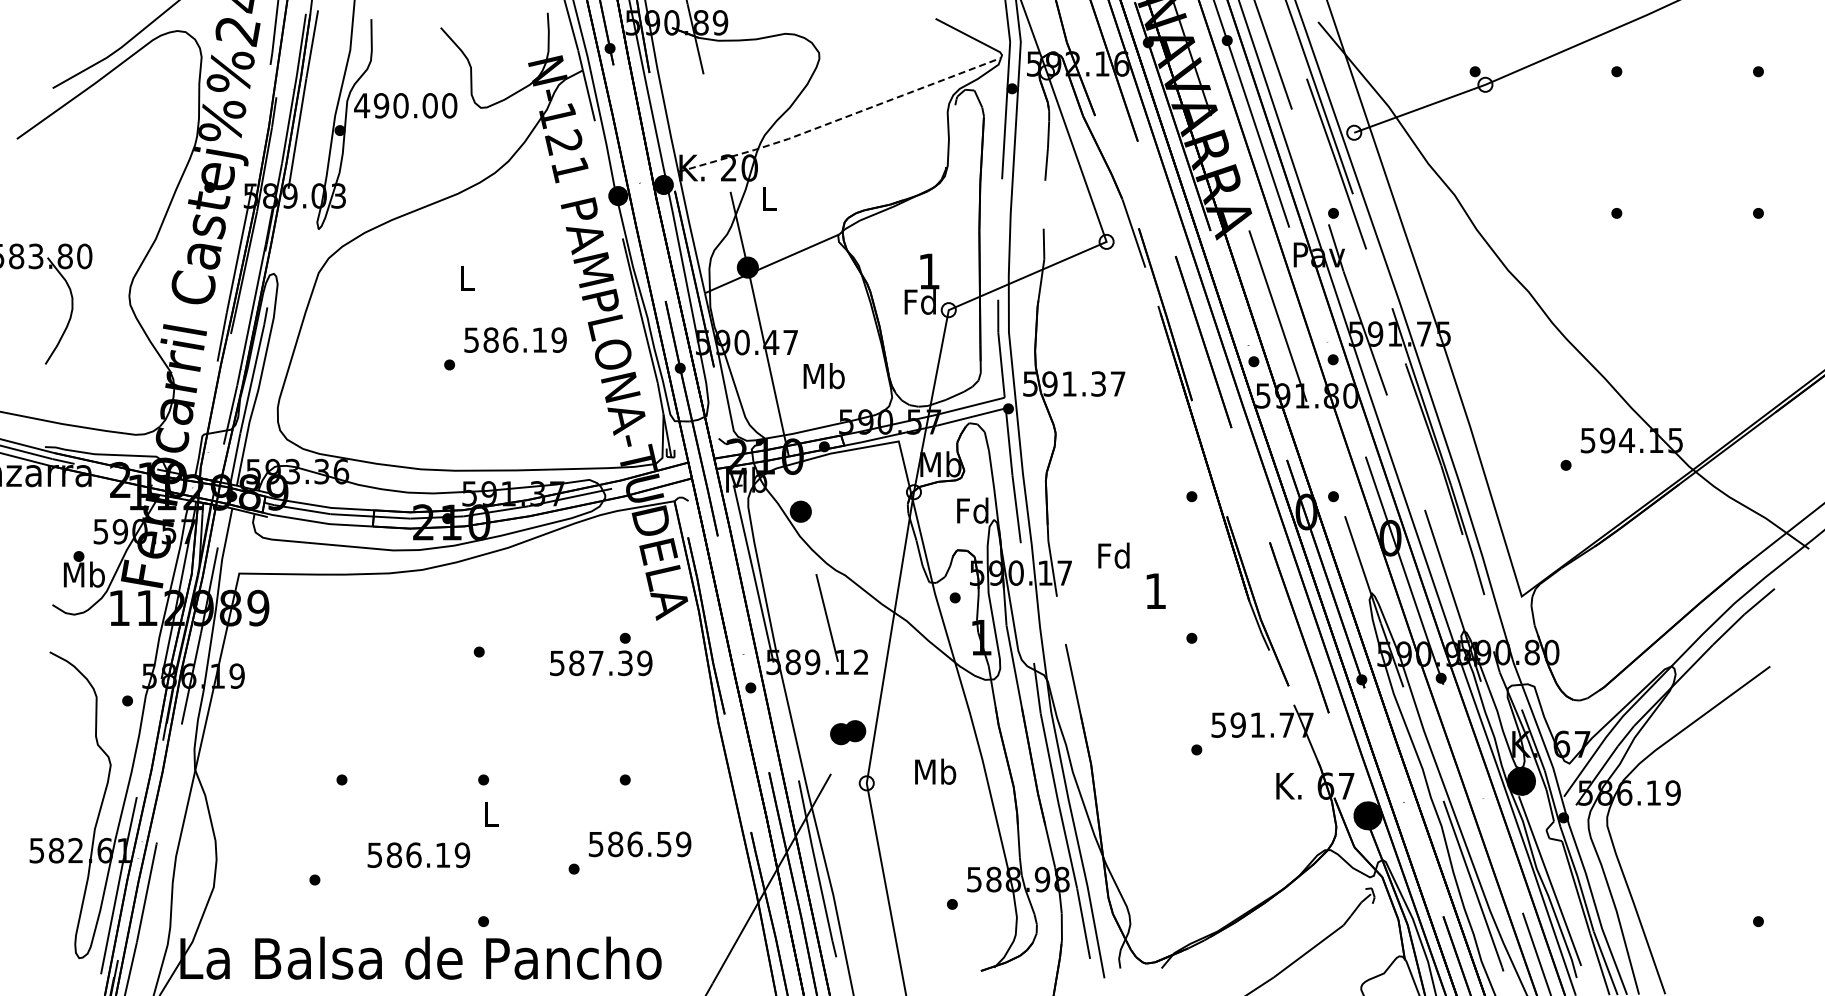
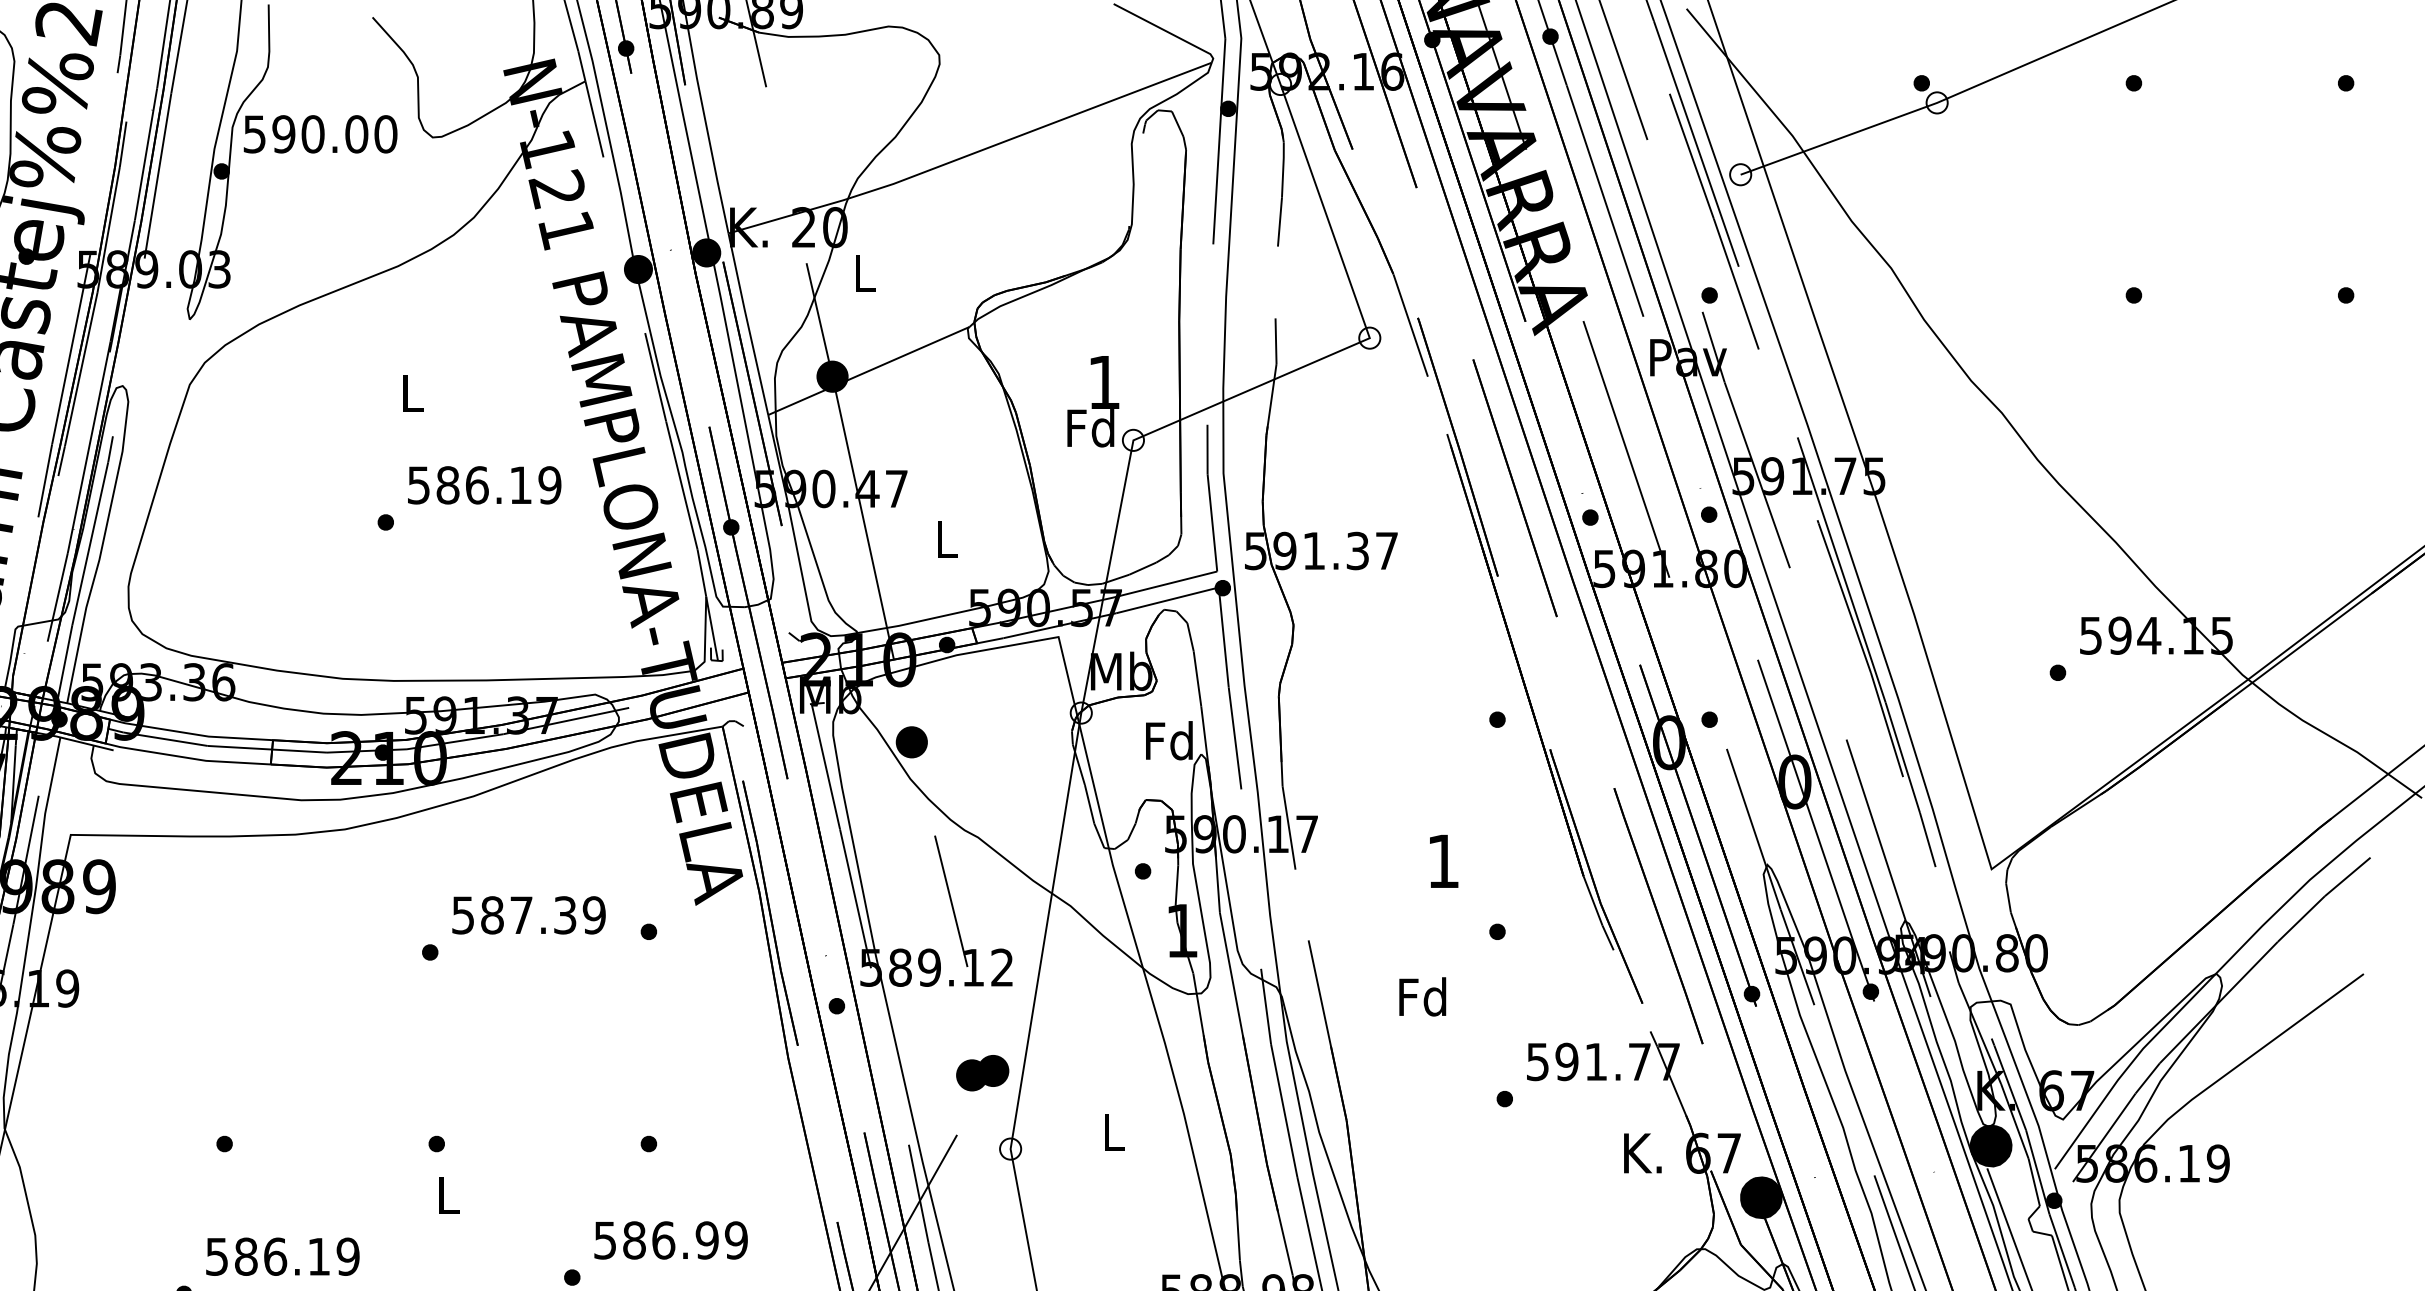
text: (362, 105) -> (255, 133), 490.00 -> 590.00
line: (839, 119) -> (969, 154), dashed -> solid
text: (823, 376) -> (945, 539), Mb -> L
text: (1113, 555) -> (1422, 996), moved
text: (601, 663) -> (529, 915), moved
text: (935, 771) -> (1113, 1131), Mb -> L
text: (663, 843) -> (706, 1239), 586.59 -> 586.99
text: (418, 855) -> (282, 1257), moved

